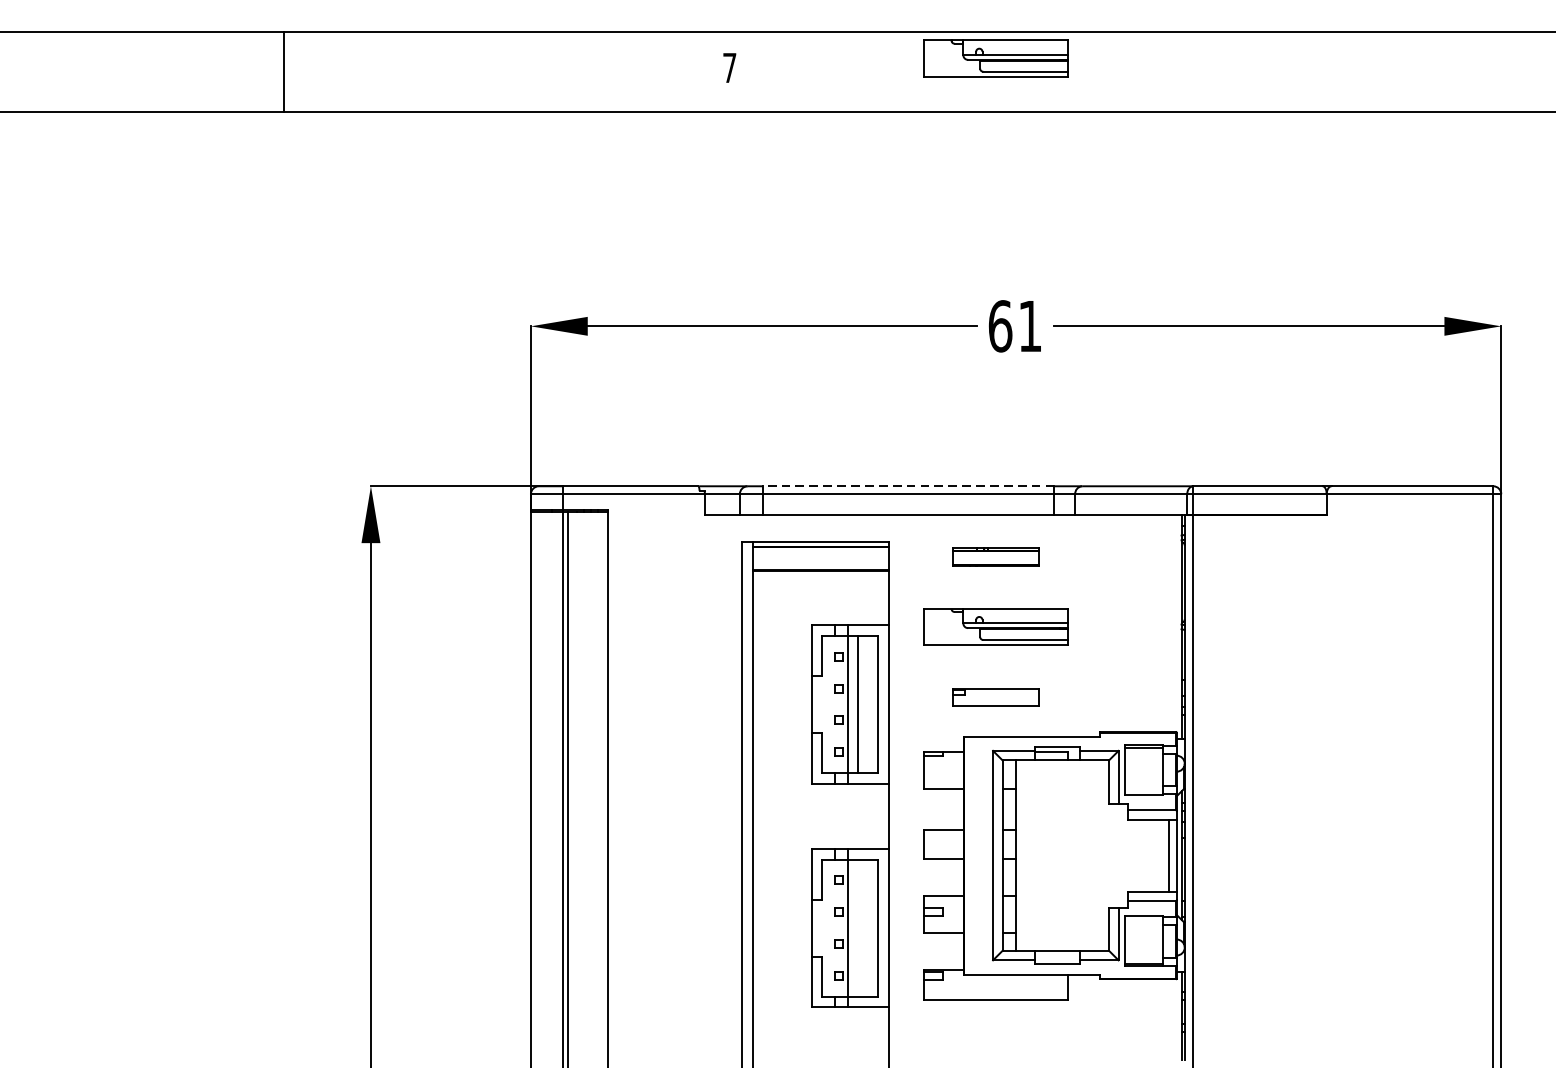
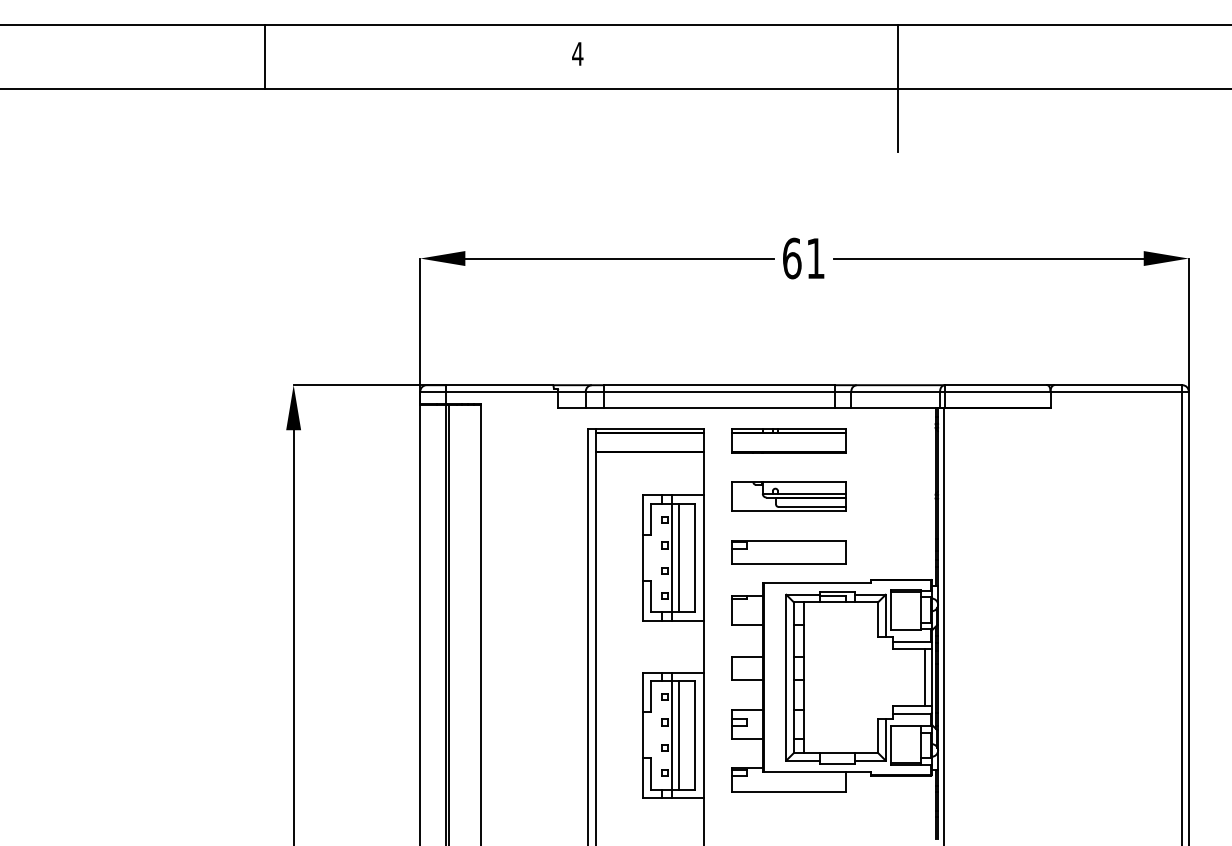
part: (995, 58) -> (788, 46), removed
text: (729, 67) -> (577, 53), 7 -> 4
line: (284, 71) -> (265, 56), moved
line: (1134, 111) -> (898, 88), added
line: (908, 486) -> (719, 385), dashed -> solid
part: (995, 556) -> (788, 440), size x1.67
part: (995, 697) -> (788, 552), size x1.67
line: (858, 927) -> (679, 734), added

